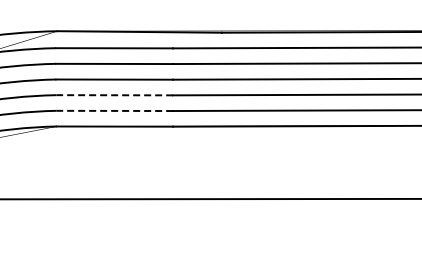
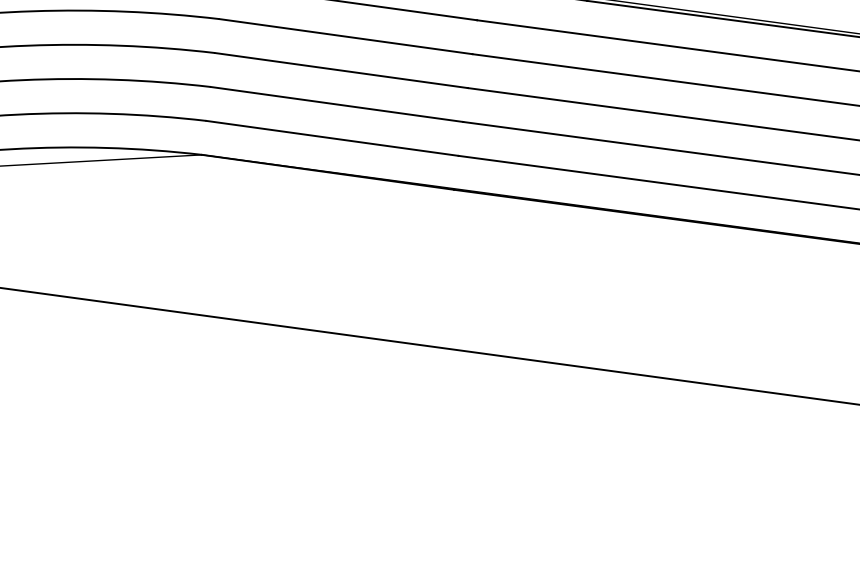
line: (114, 95) -> (336, 104), dashed -> solid
line: (114, 110) -> (331, 137), dashed -> solid

